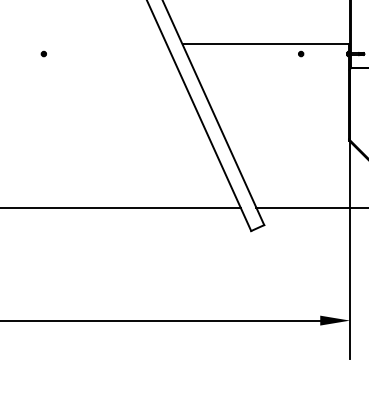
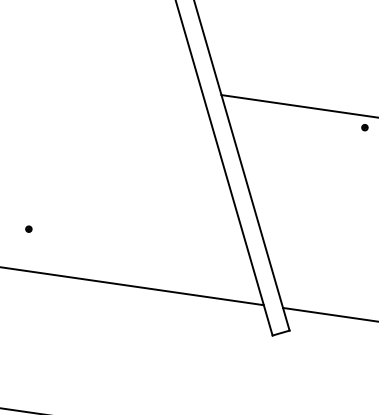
part: (43, 53) -> (28, 228), moved

